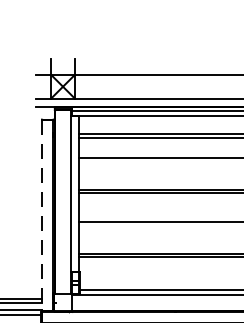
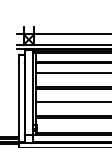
line: (42, 214) -> (19, 98), dashed -> solid

